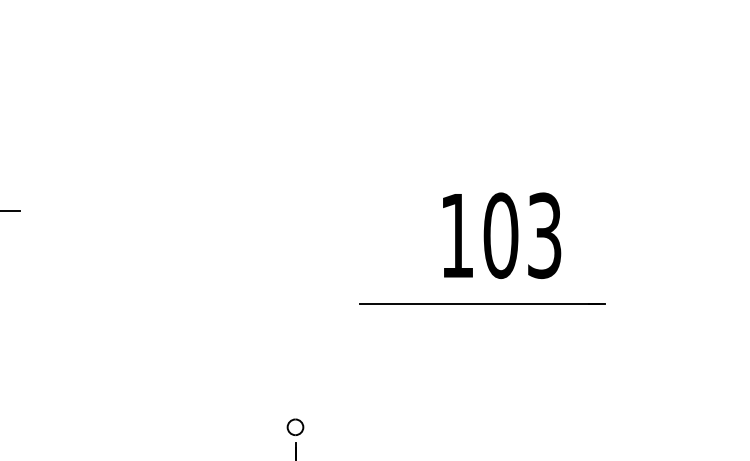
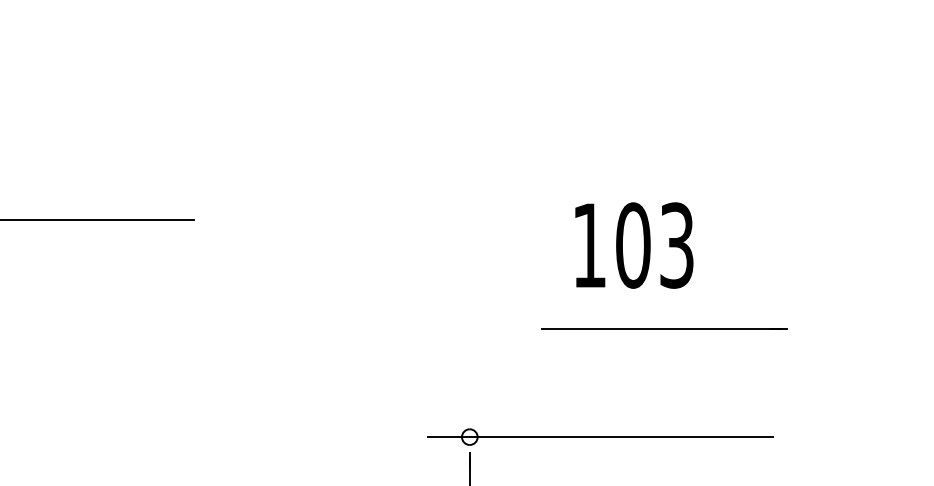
text: (502, 235) -> (634, 245), moved
line: (482, 303) -> (664, 328), moved
line: (426, 427) -> (600, 437), added

